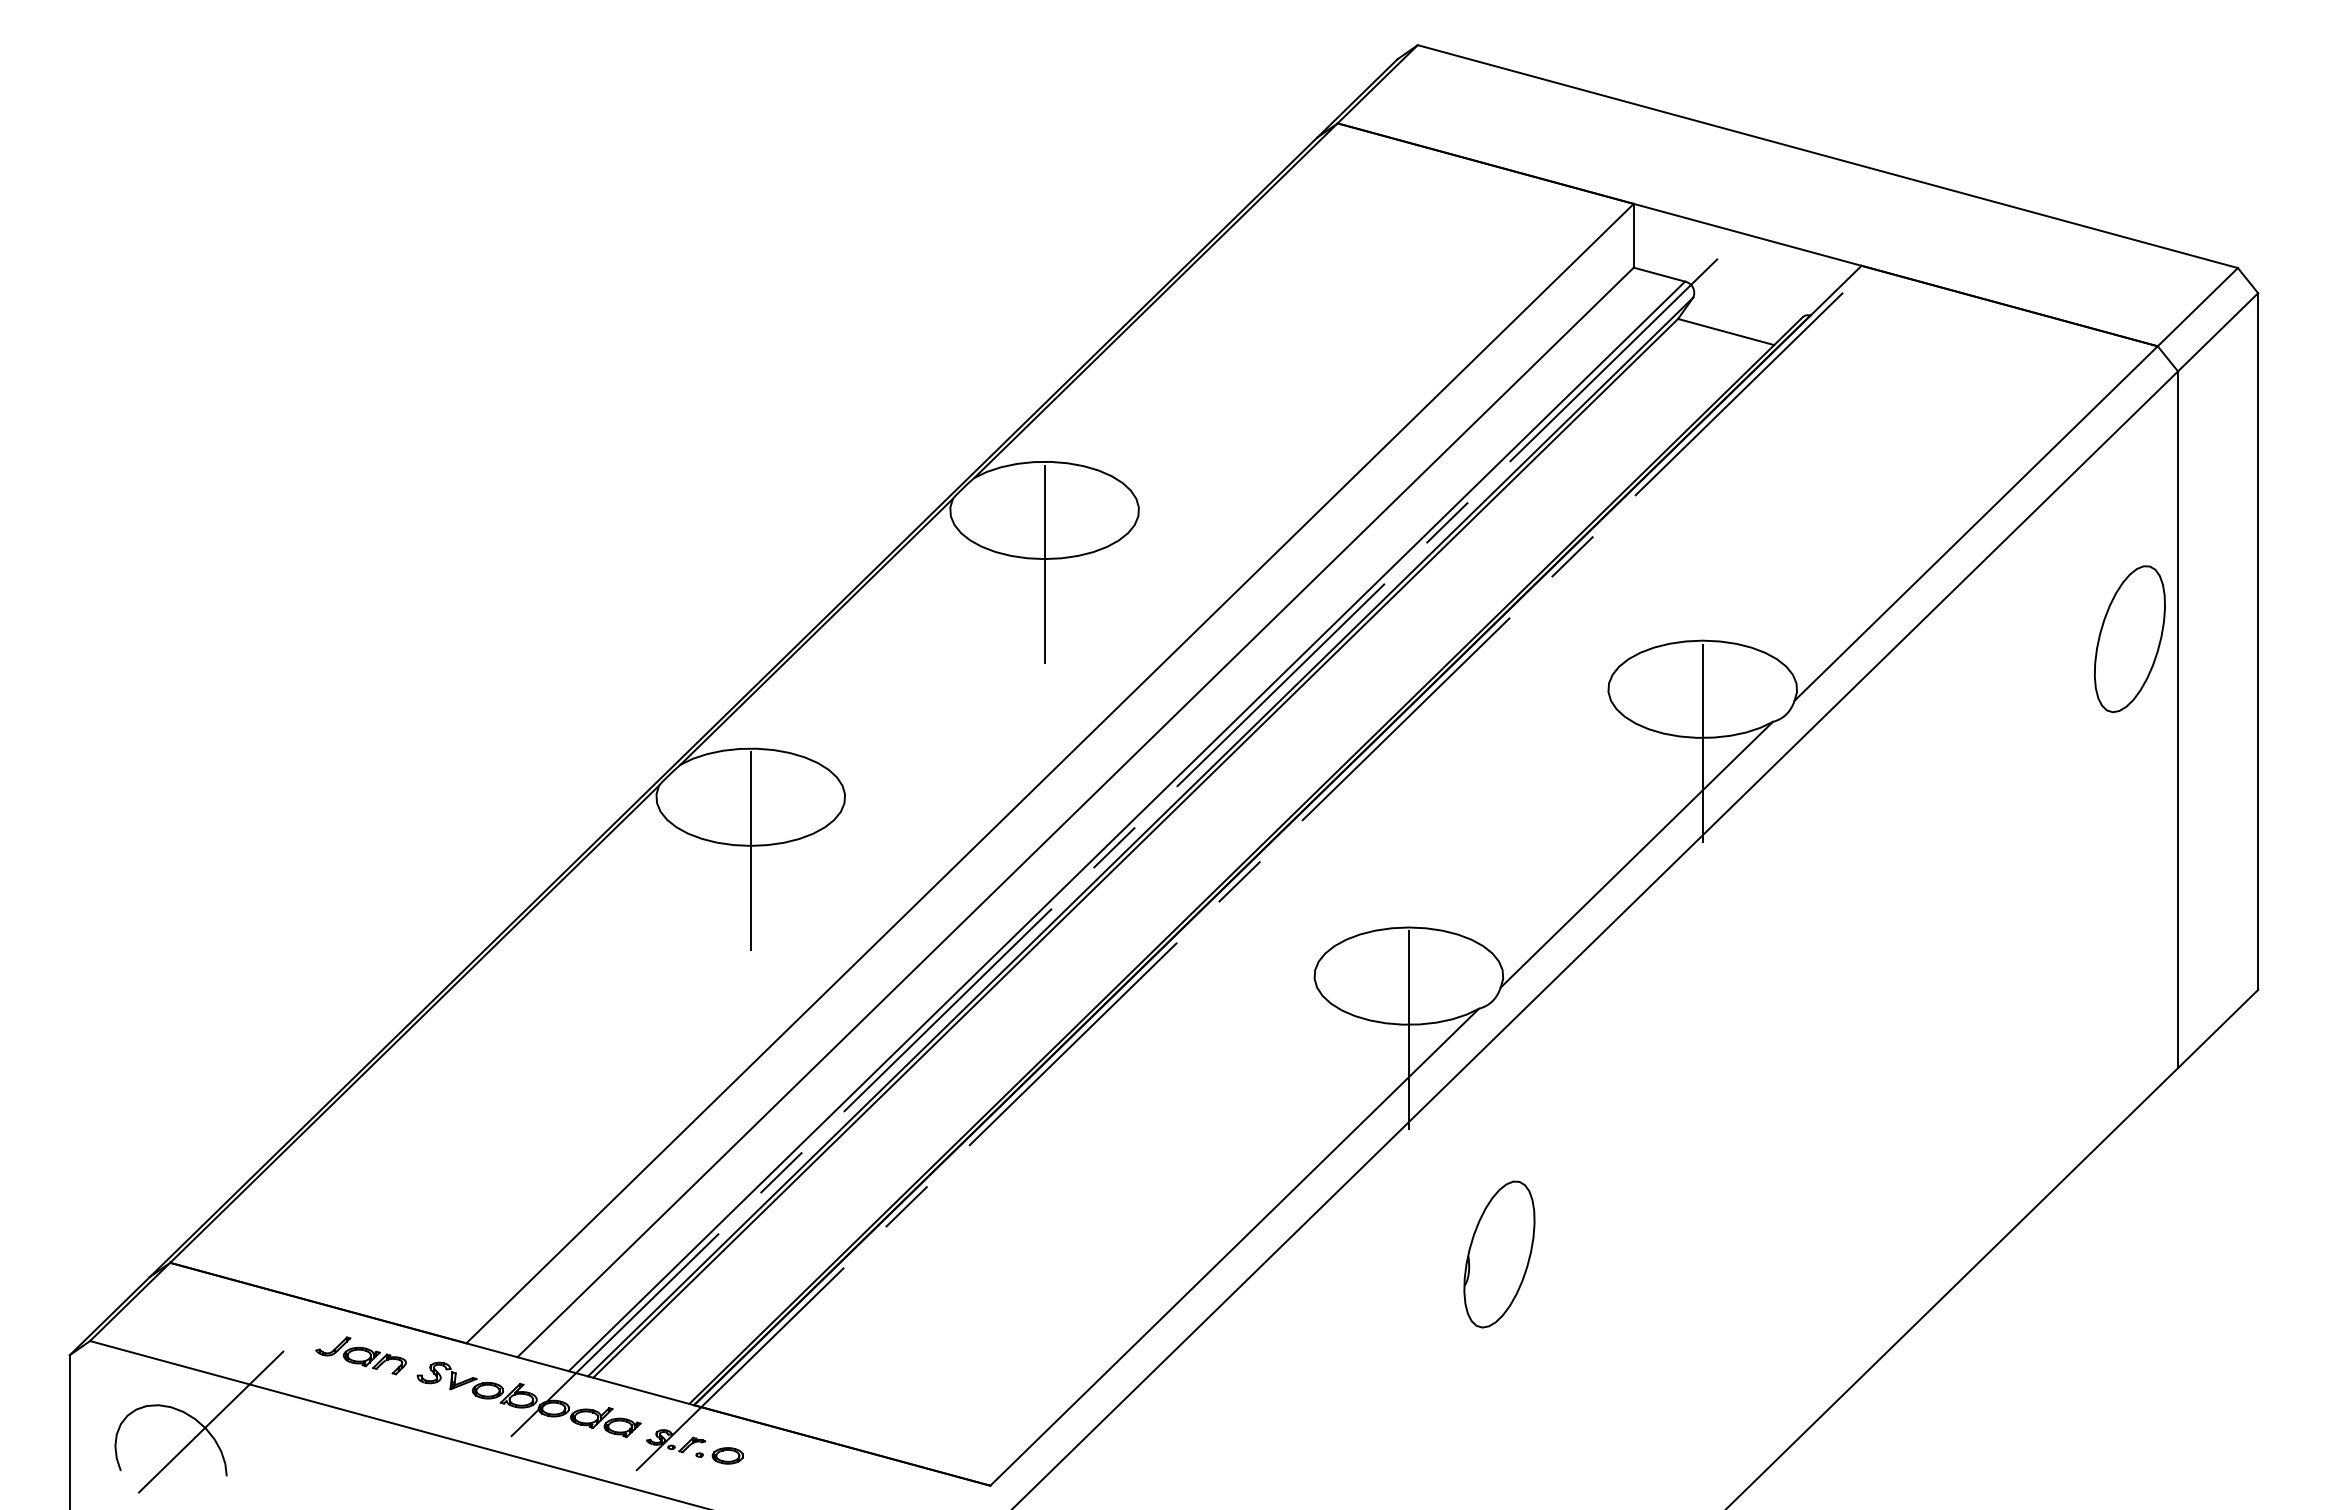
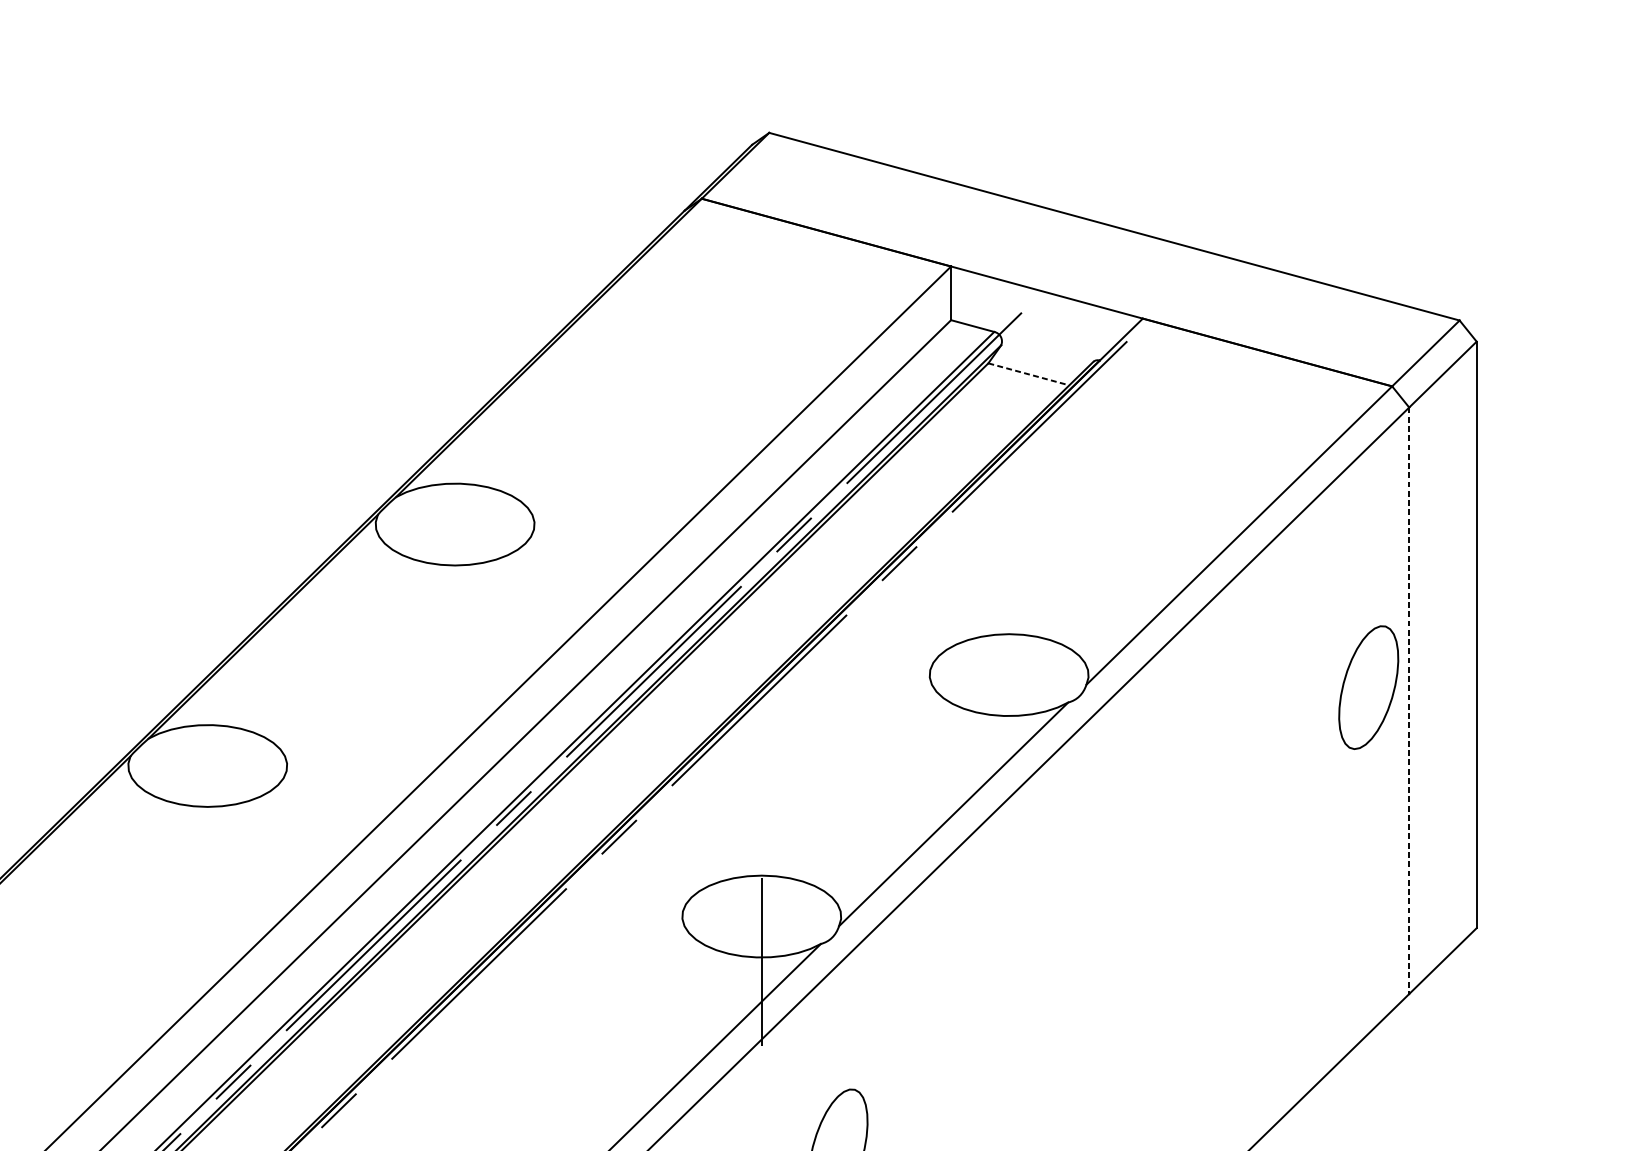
line: (1726, 332) -> (1029, 374), solid -> dashed
line: (1044, 564) -> (455, 570), removed
part: (2129, 639) -> (1368, 687), moved
line: (2178, 720) -> (1409, 701), solid -> dashed
line: (1702, 743) -> (1008, 720), removed
line: (750, 851) -> (207, 811), removed

